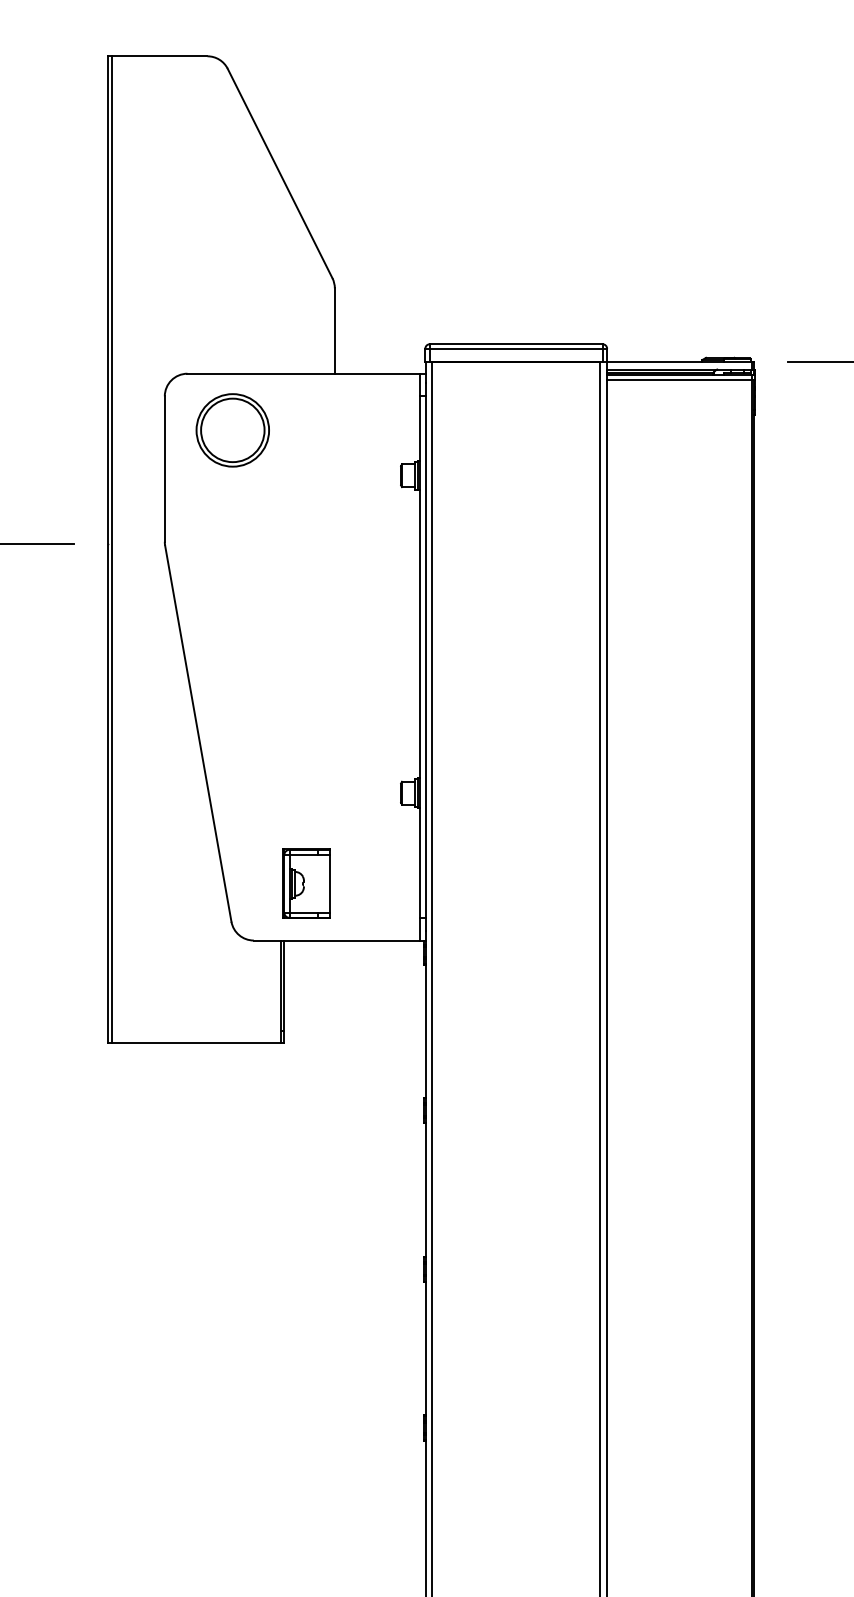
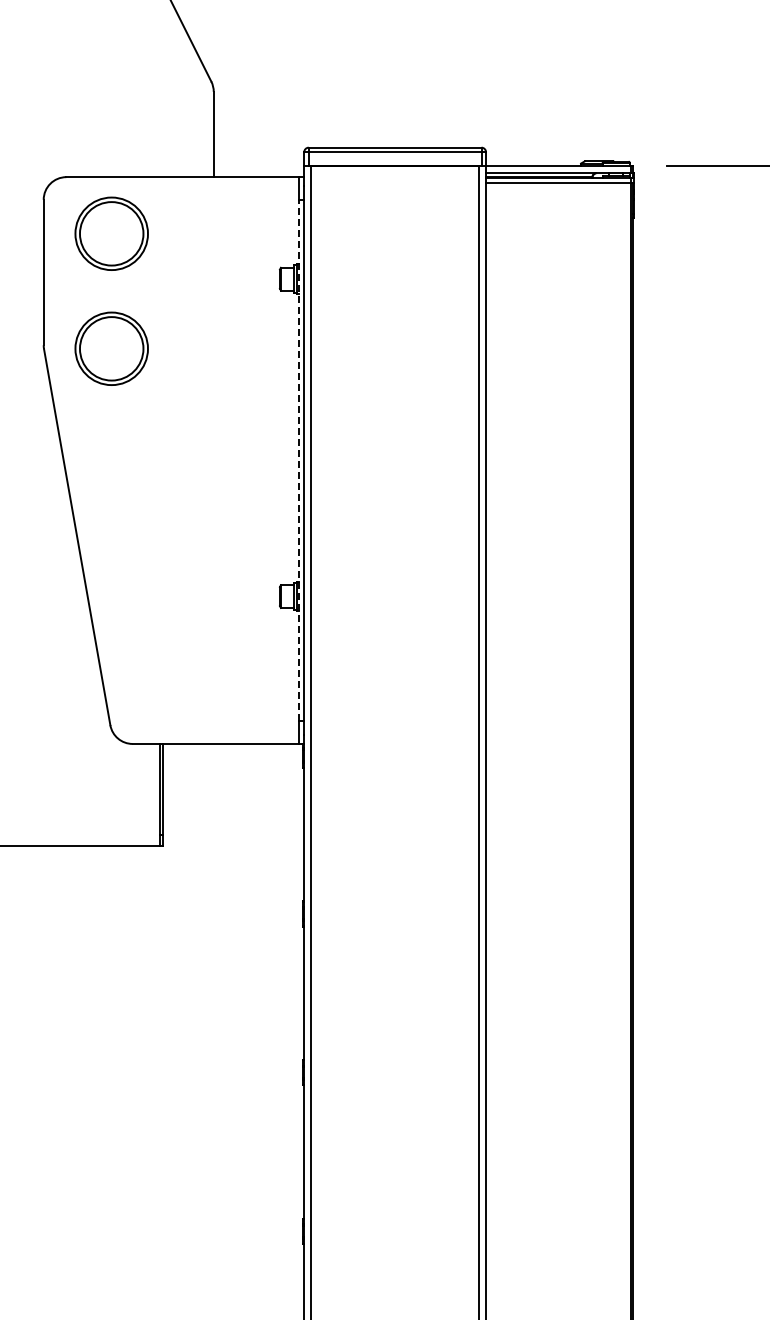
part: (232, 545) -> (111, 348), added
line: (420, 657) -> (299, 460), solid -> dashed
part: (306, 883) -> (185, 686), removed

